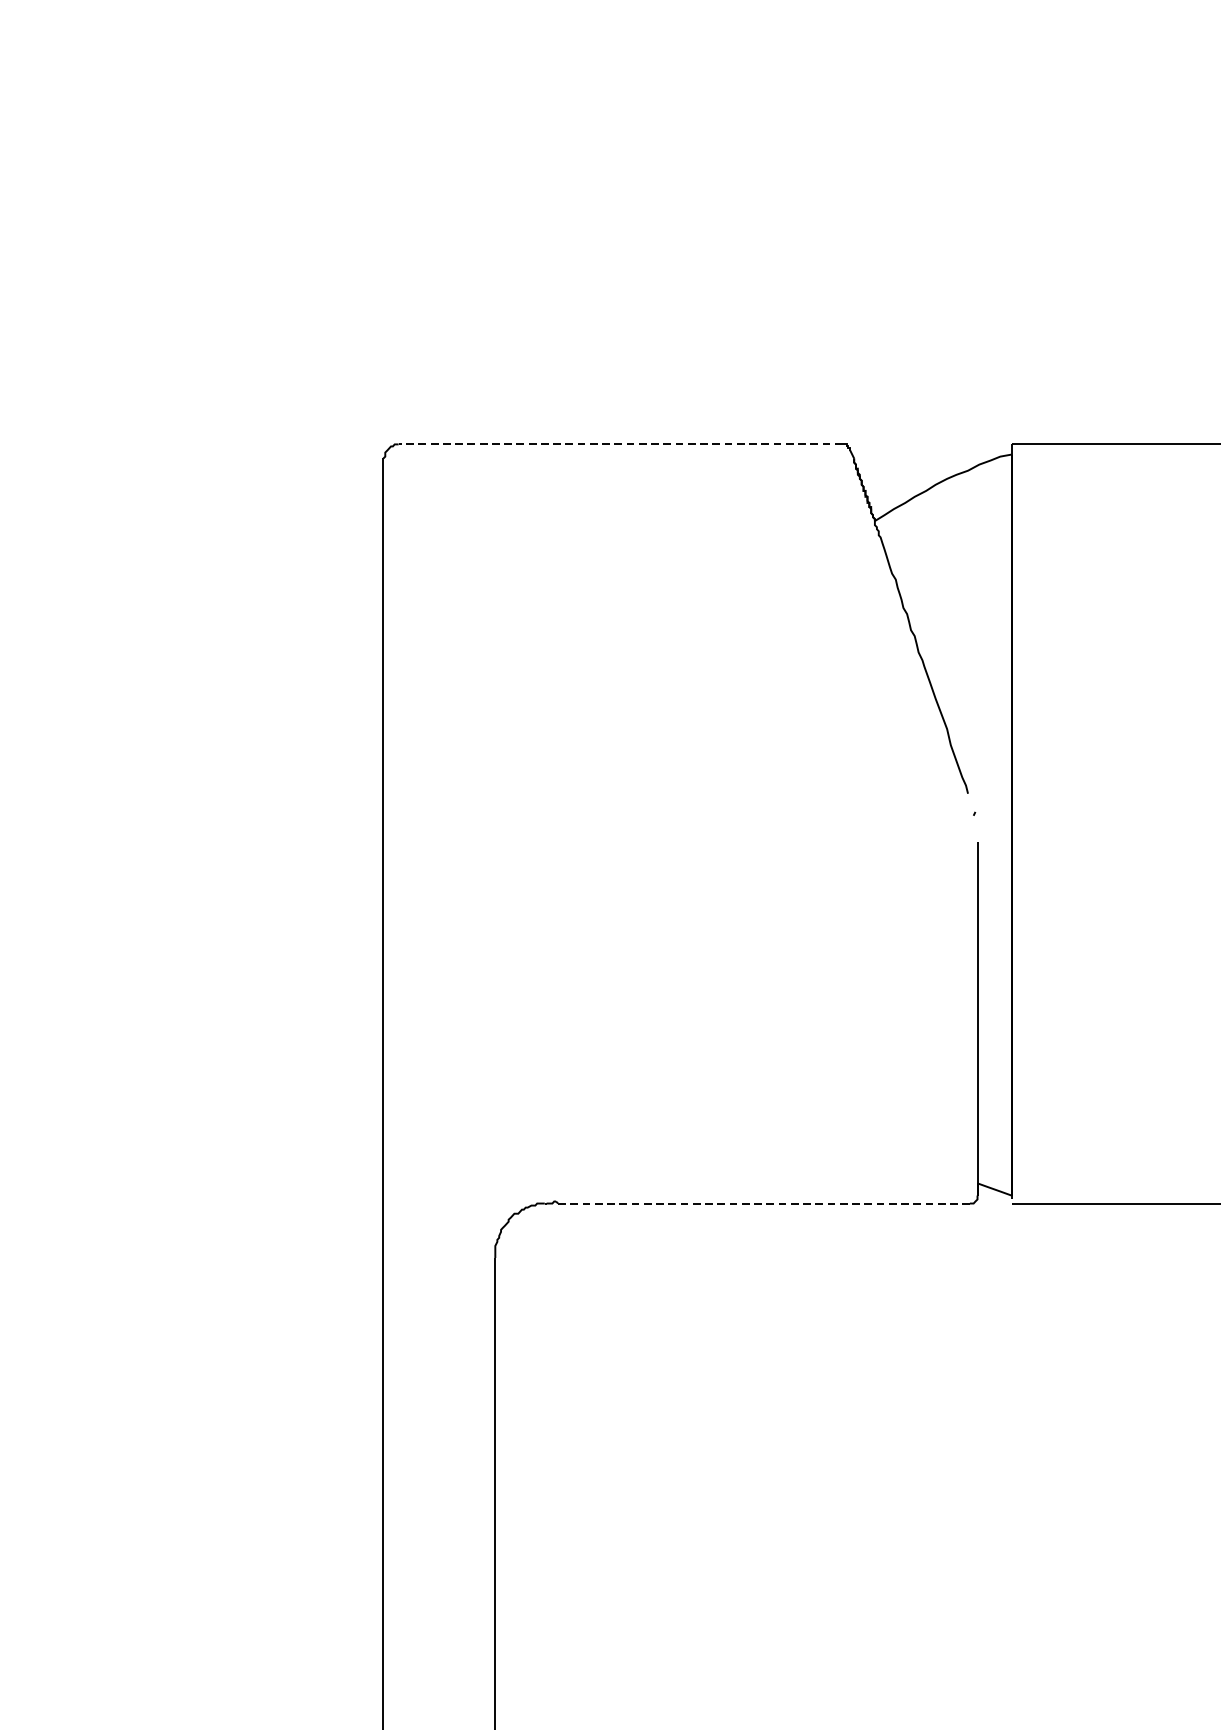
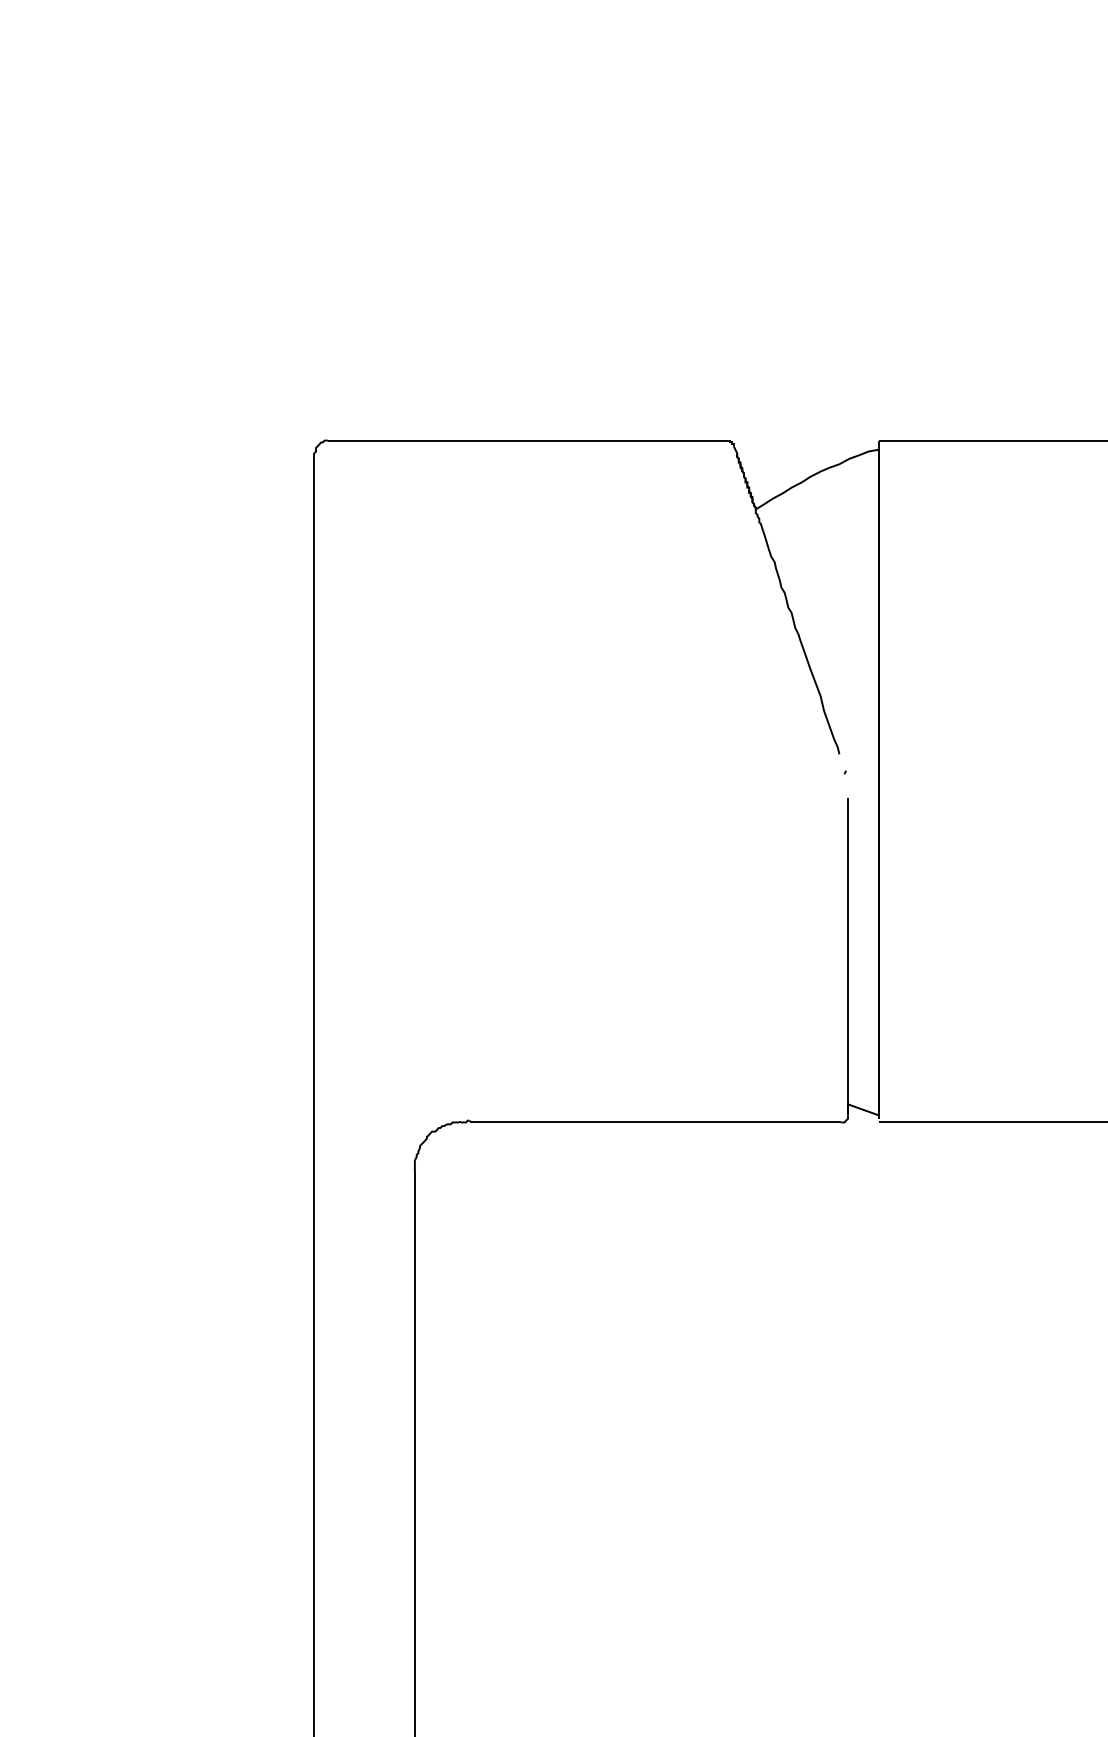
line: (619, 444) -> (526, 440), dashed -> solid
line: (764, 1203) -> (656, 1122), dashed -> solid

